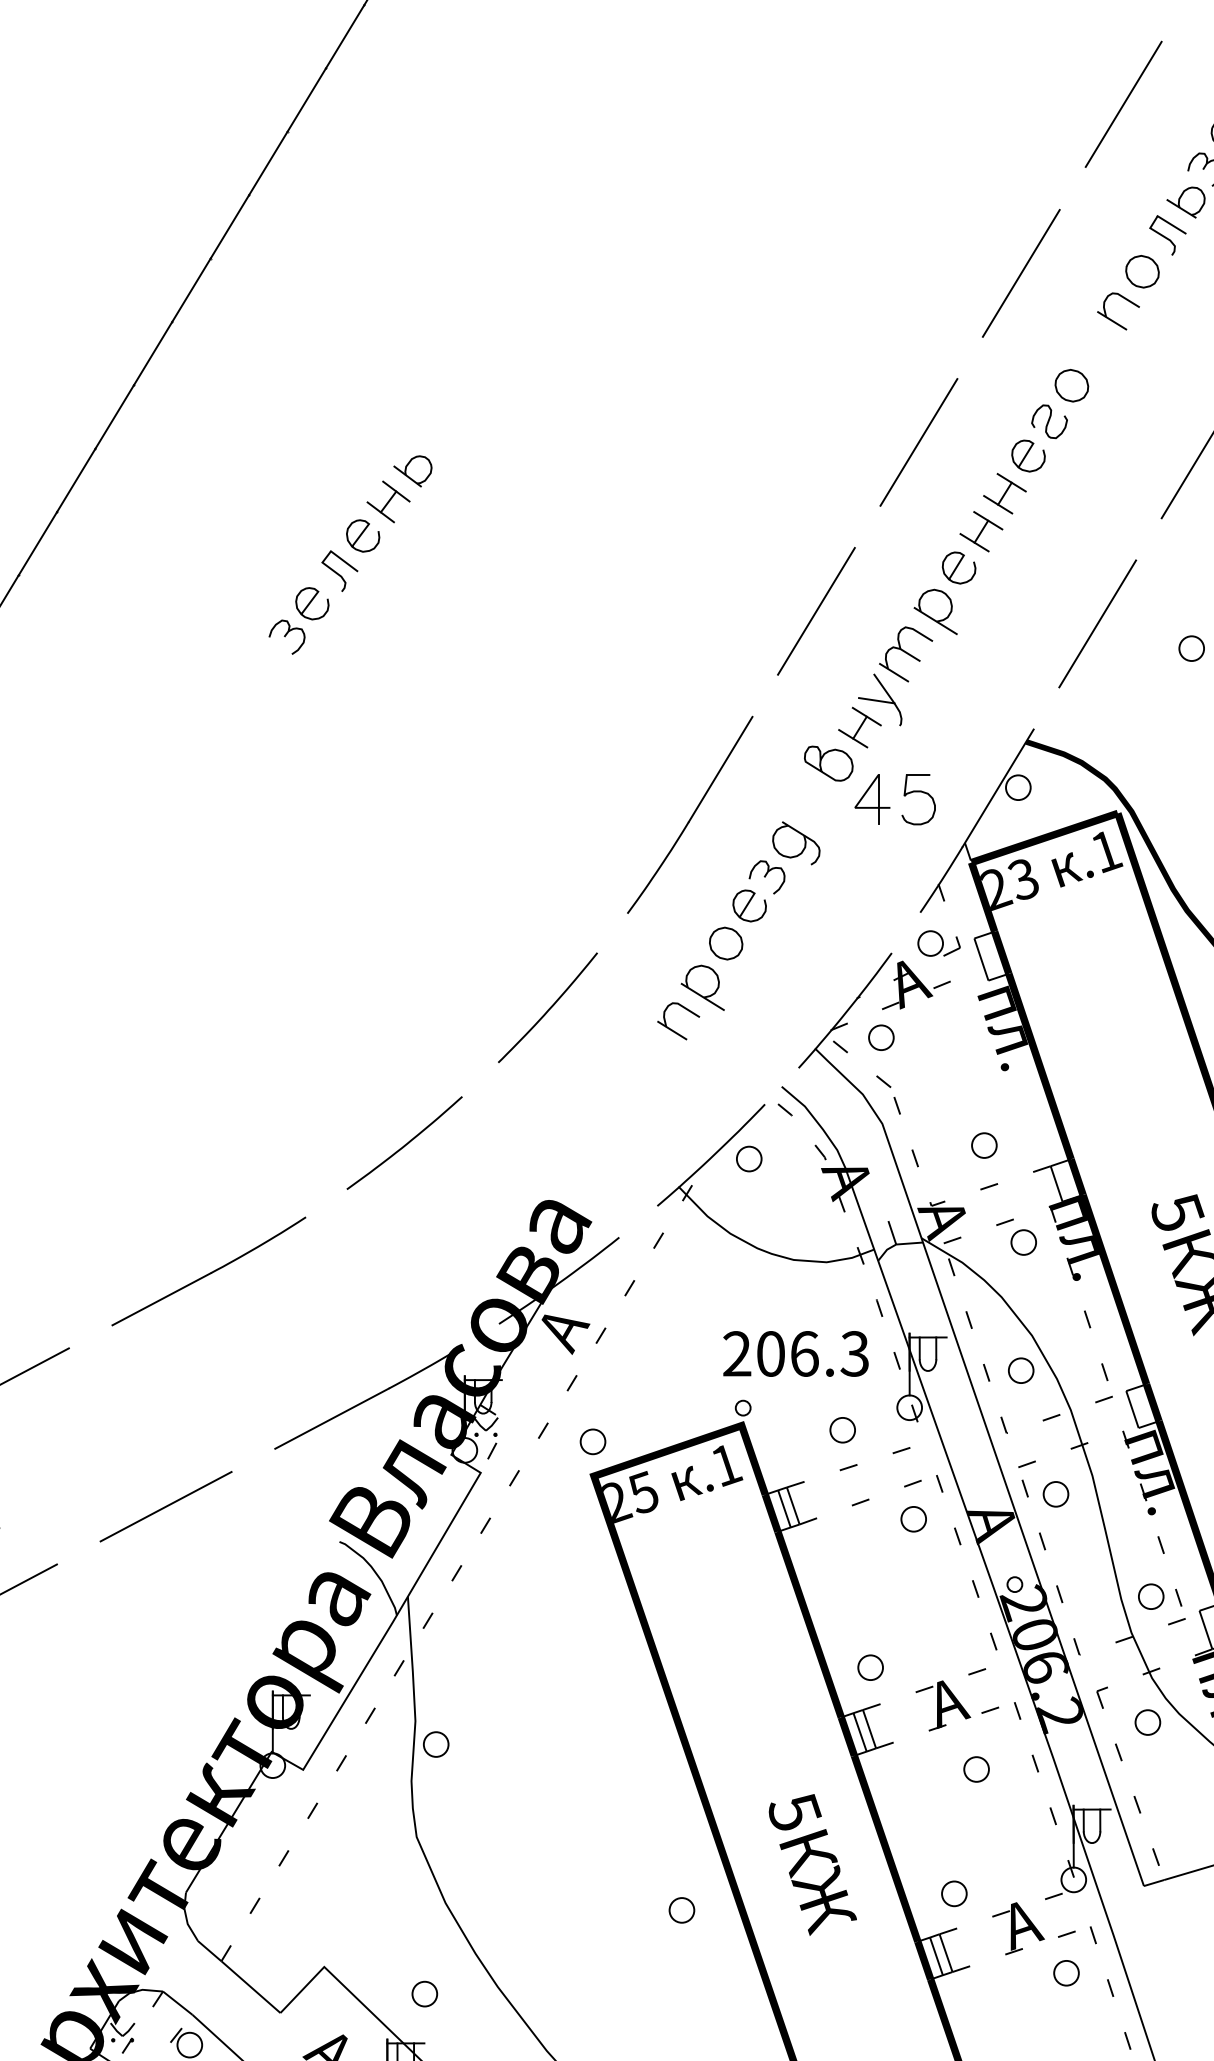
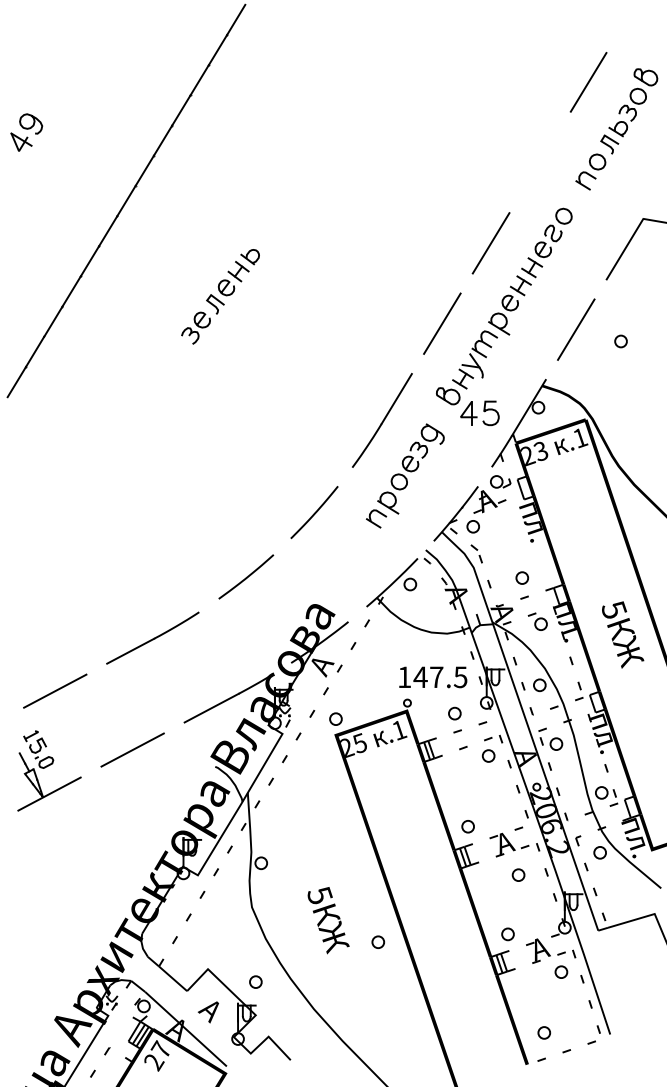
line: (1020, 272) -> (539, 162), removed
text: (795, 1354) -> (432, 677), 206.3 -> 147.5
text: (812, 1864) -> (328, 920), moved

